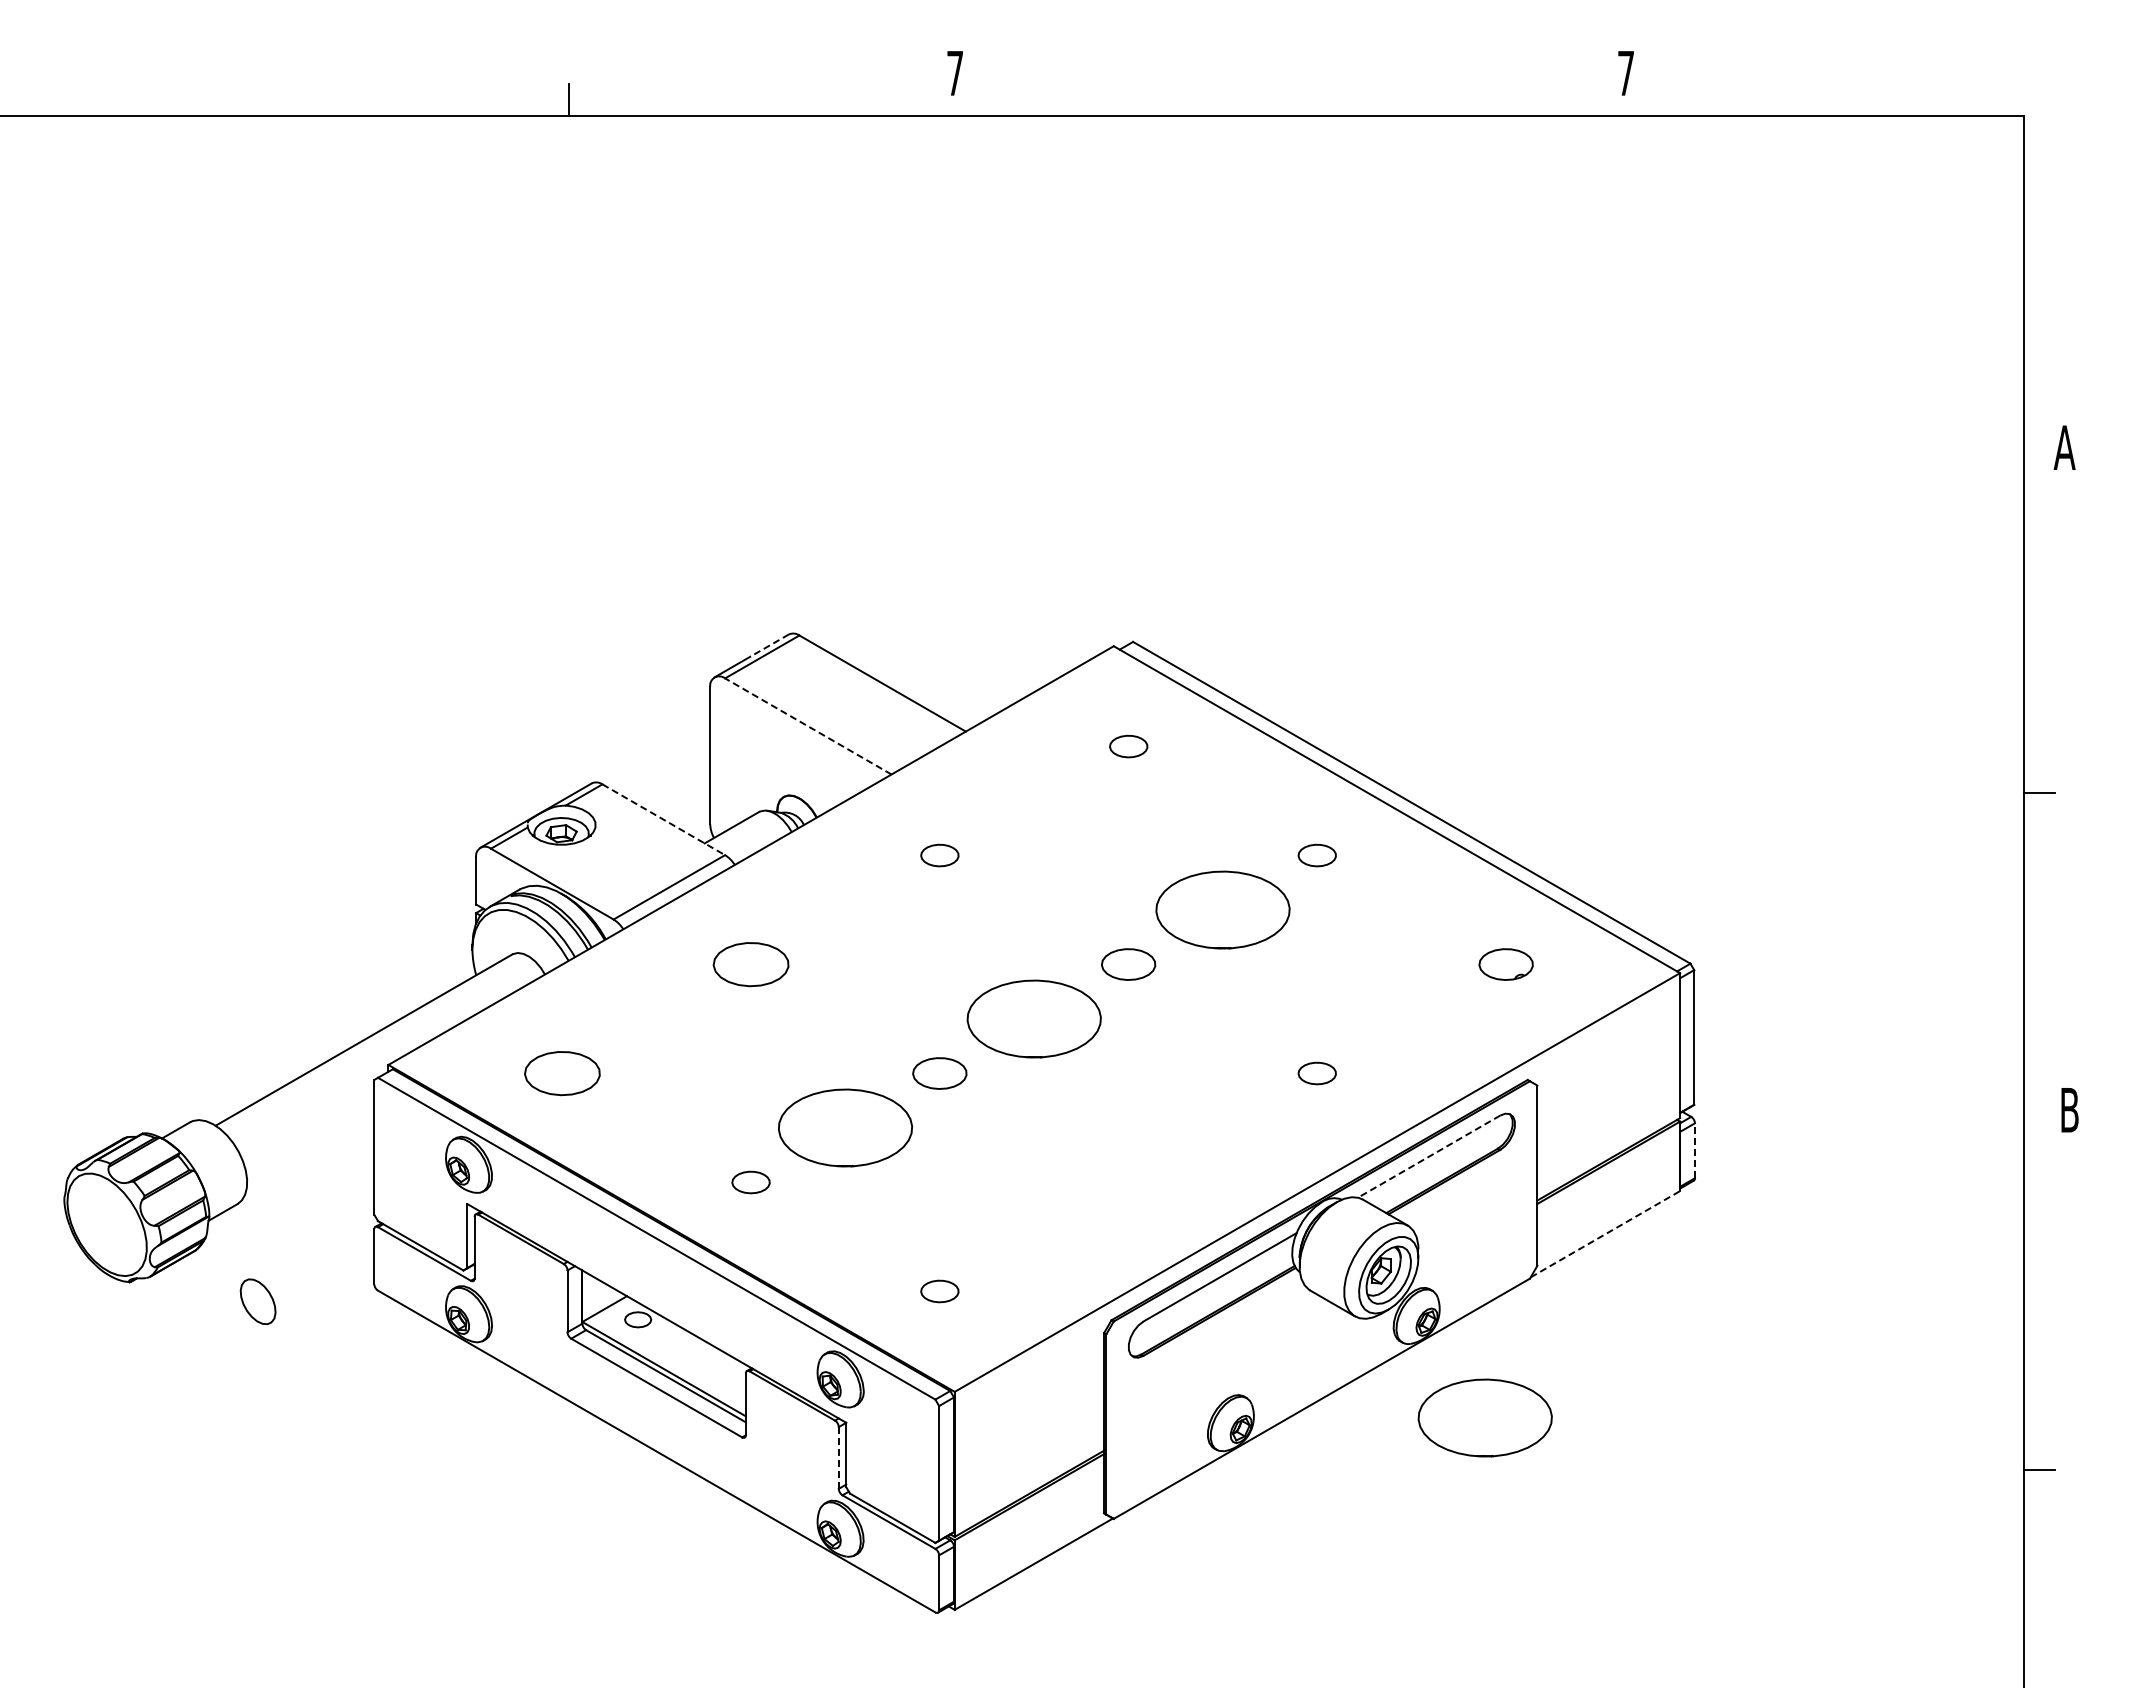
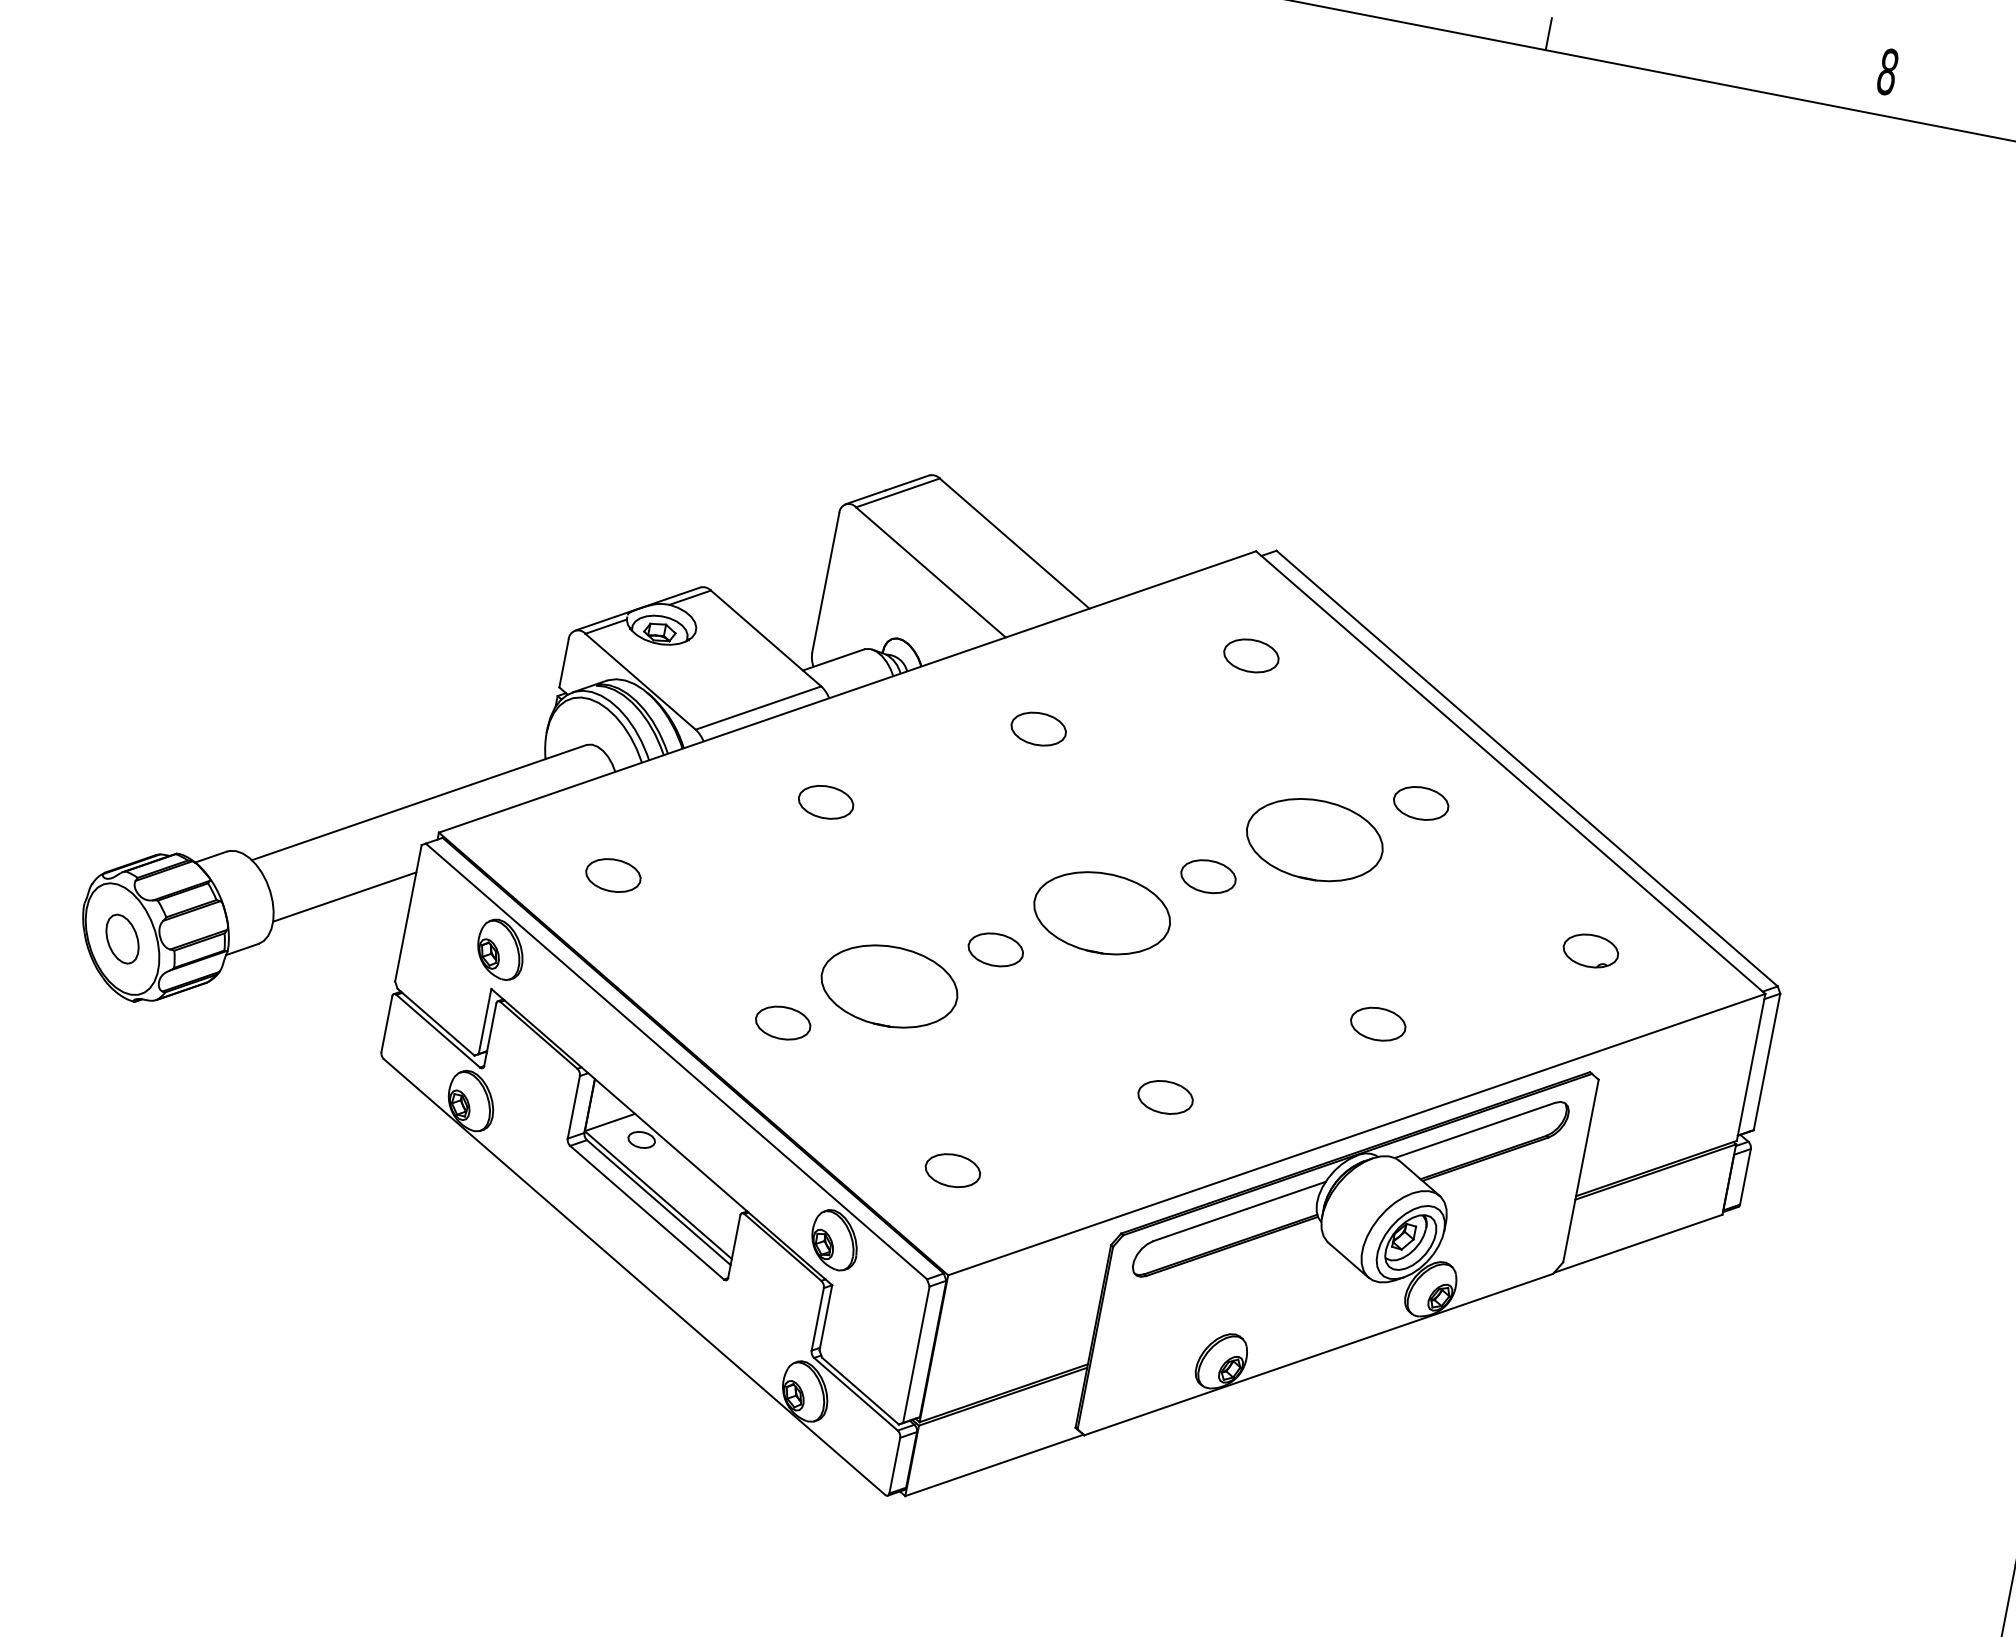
text: (1625, 73) -> (1887, 71), 7 -> 8
line: (1296, 99) -> (1548, 33), added
line: (769, 645) -> (907, 482), dashed -> solid
line: (807, 726) -> (930, 572), dashed -> solid
part: (1128, 746) -> (1251, 655), size x1.43
line: (663, 819) -> (765, 638), dashed -> solid
part: (939, 855) -> (1038, 728), size x1.43
part: (1316, 855) -> (1420, 803), size x1.43
part: (750, 964) -> (825, 802), size x0.71
part: (561, 1073) -> (612, 875), size x0.71
part: (1316, 1073) -> (1377, 1024), size x1.43
line: (310, 1143) -> (344, 896), added
line: (1694, 1150) -> (1745, 1176), dashed -> solid
line: (1428, 1156) -> (1474, 1130), dashed -> solid
part: (750, 1182) -> (782, 1022), size x1.43
part: (1128, 1182) -> (1165, 1097), added
line: (1605, 1234) -> (1638, 1244), dashed -> solid
part: (939, 1291) -> (952, 1170), size x1.43
part: (257, 1301) -> (121, 938), moved
part: (1484, 1417) -> (1479, 1405), removed
line: (838, 1457) -> (817, 1318), dashed -> solid

